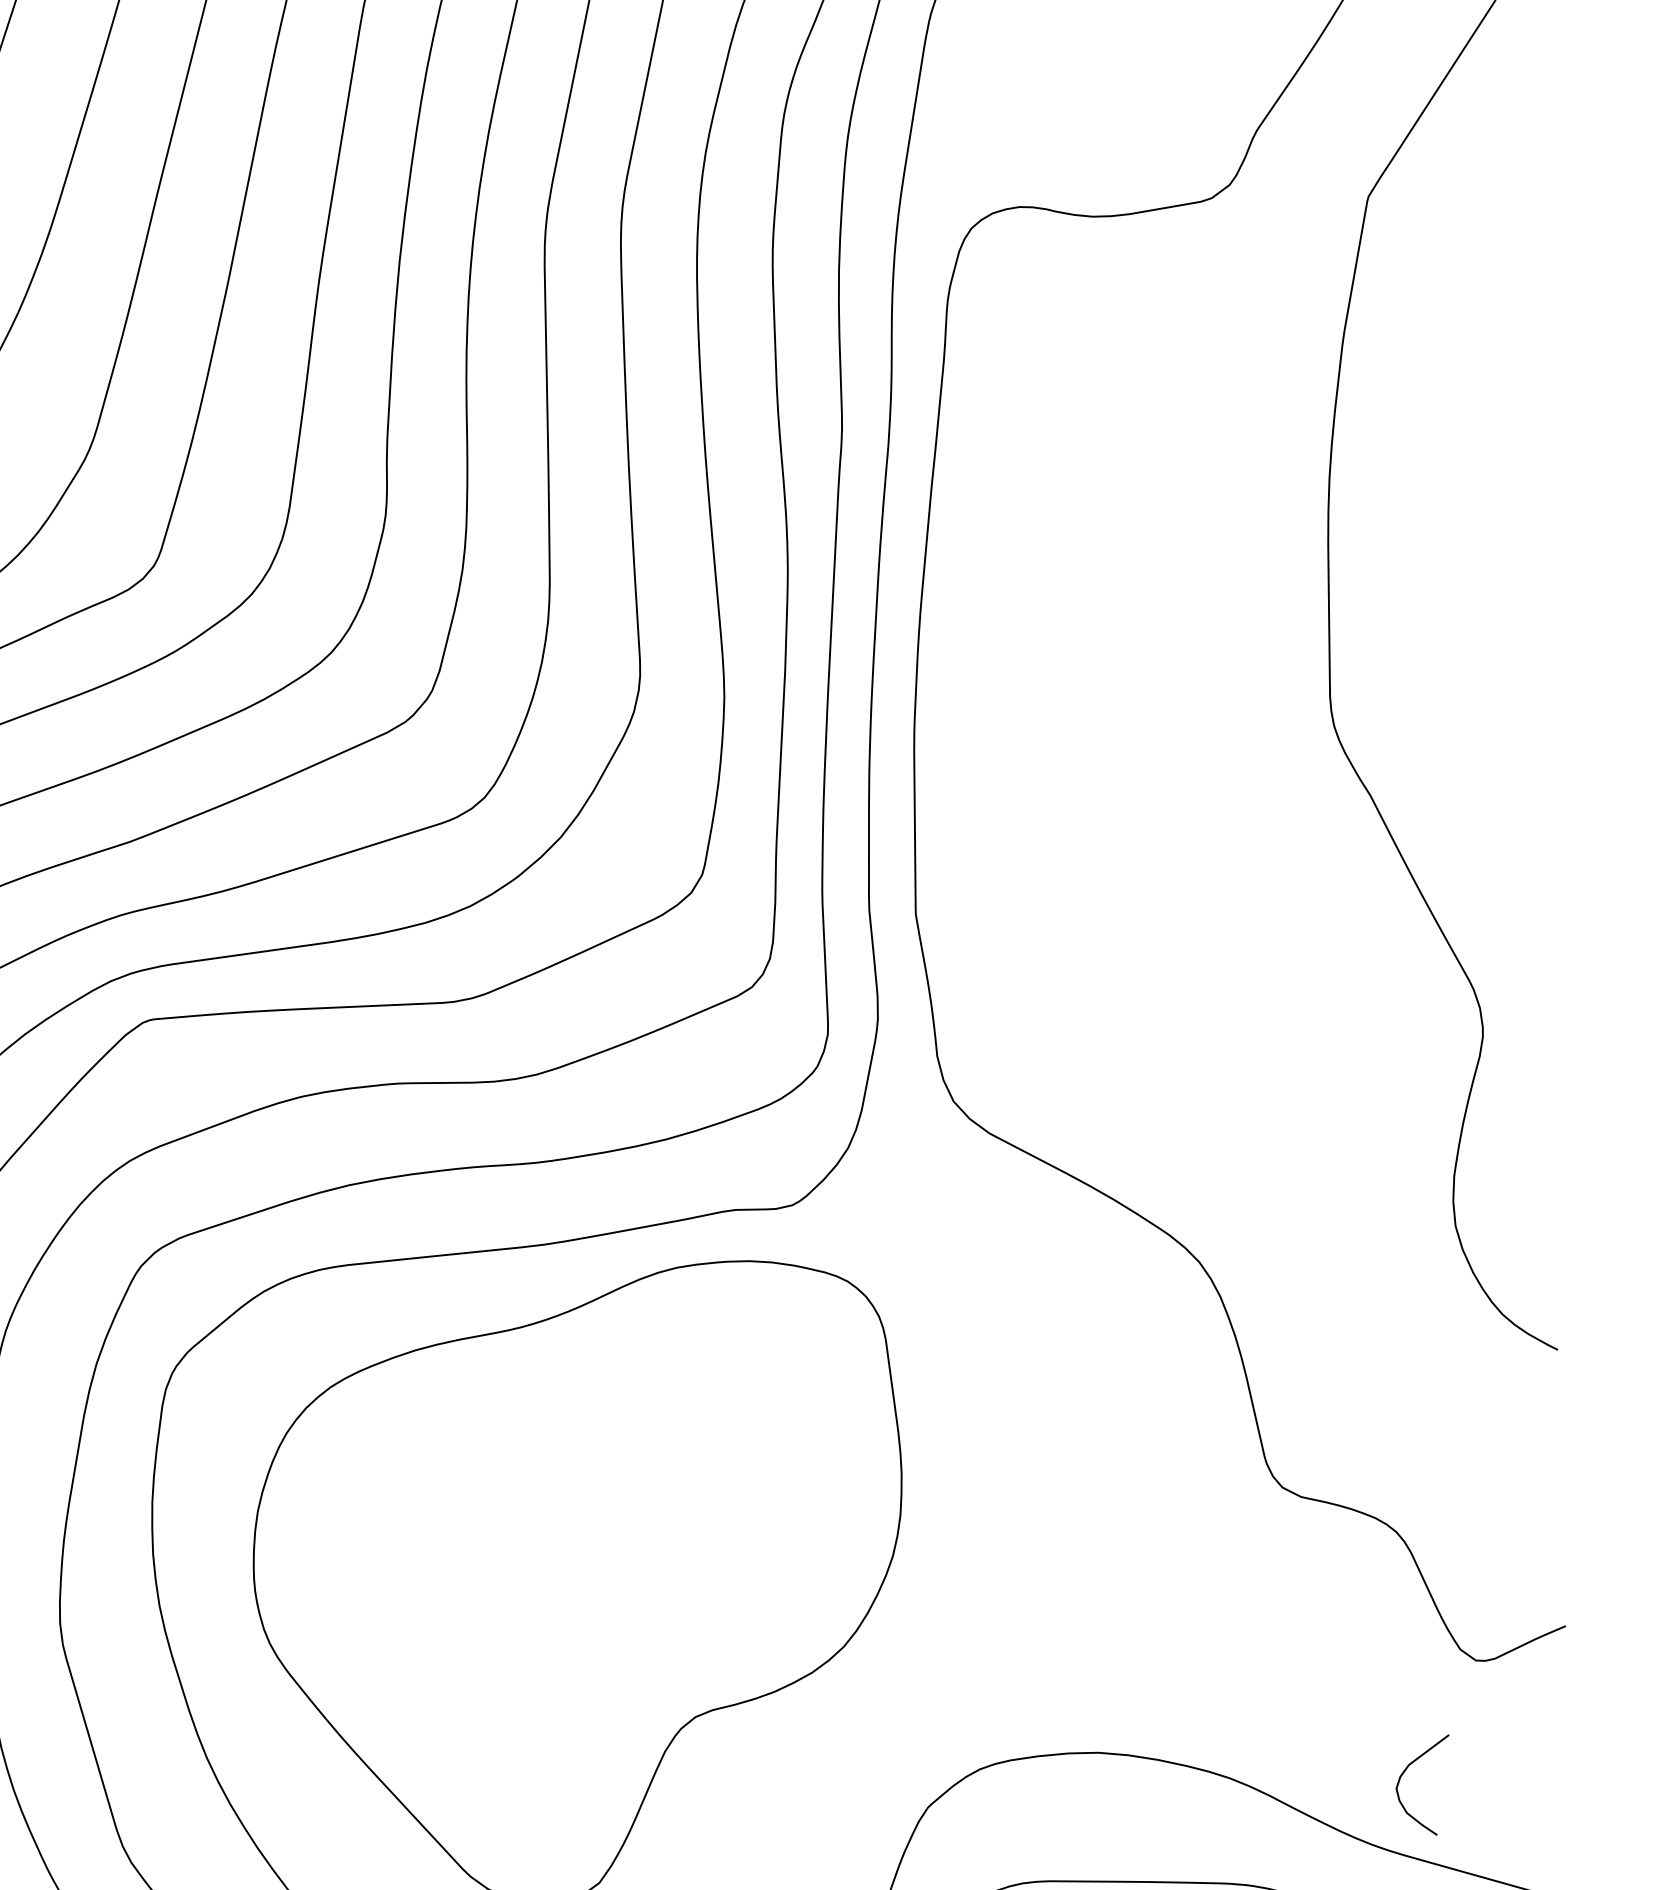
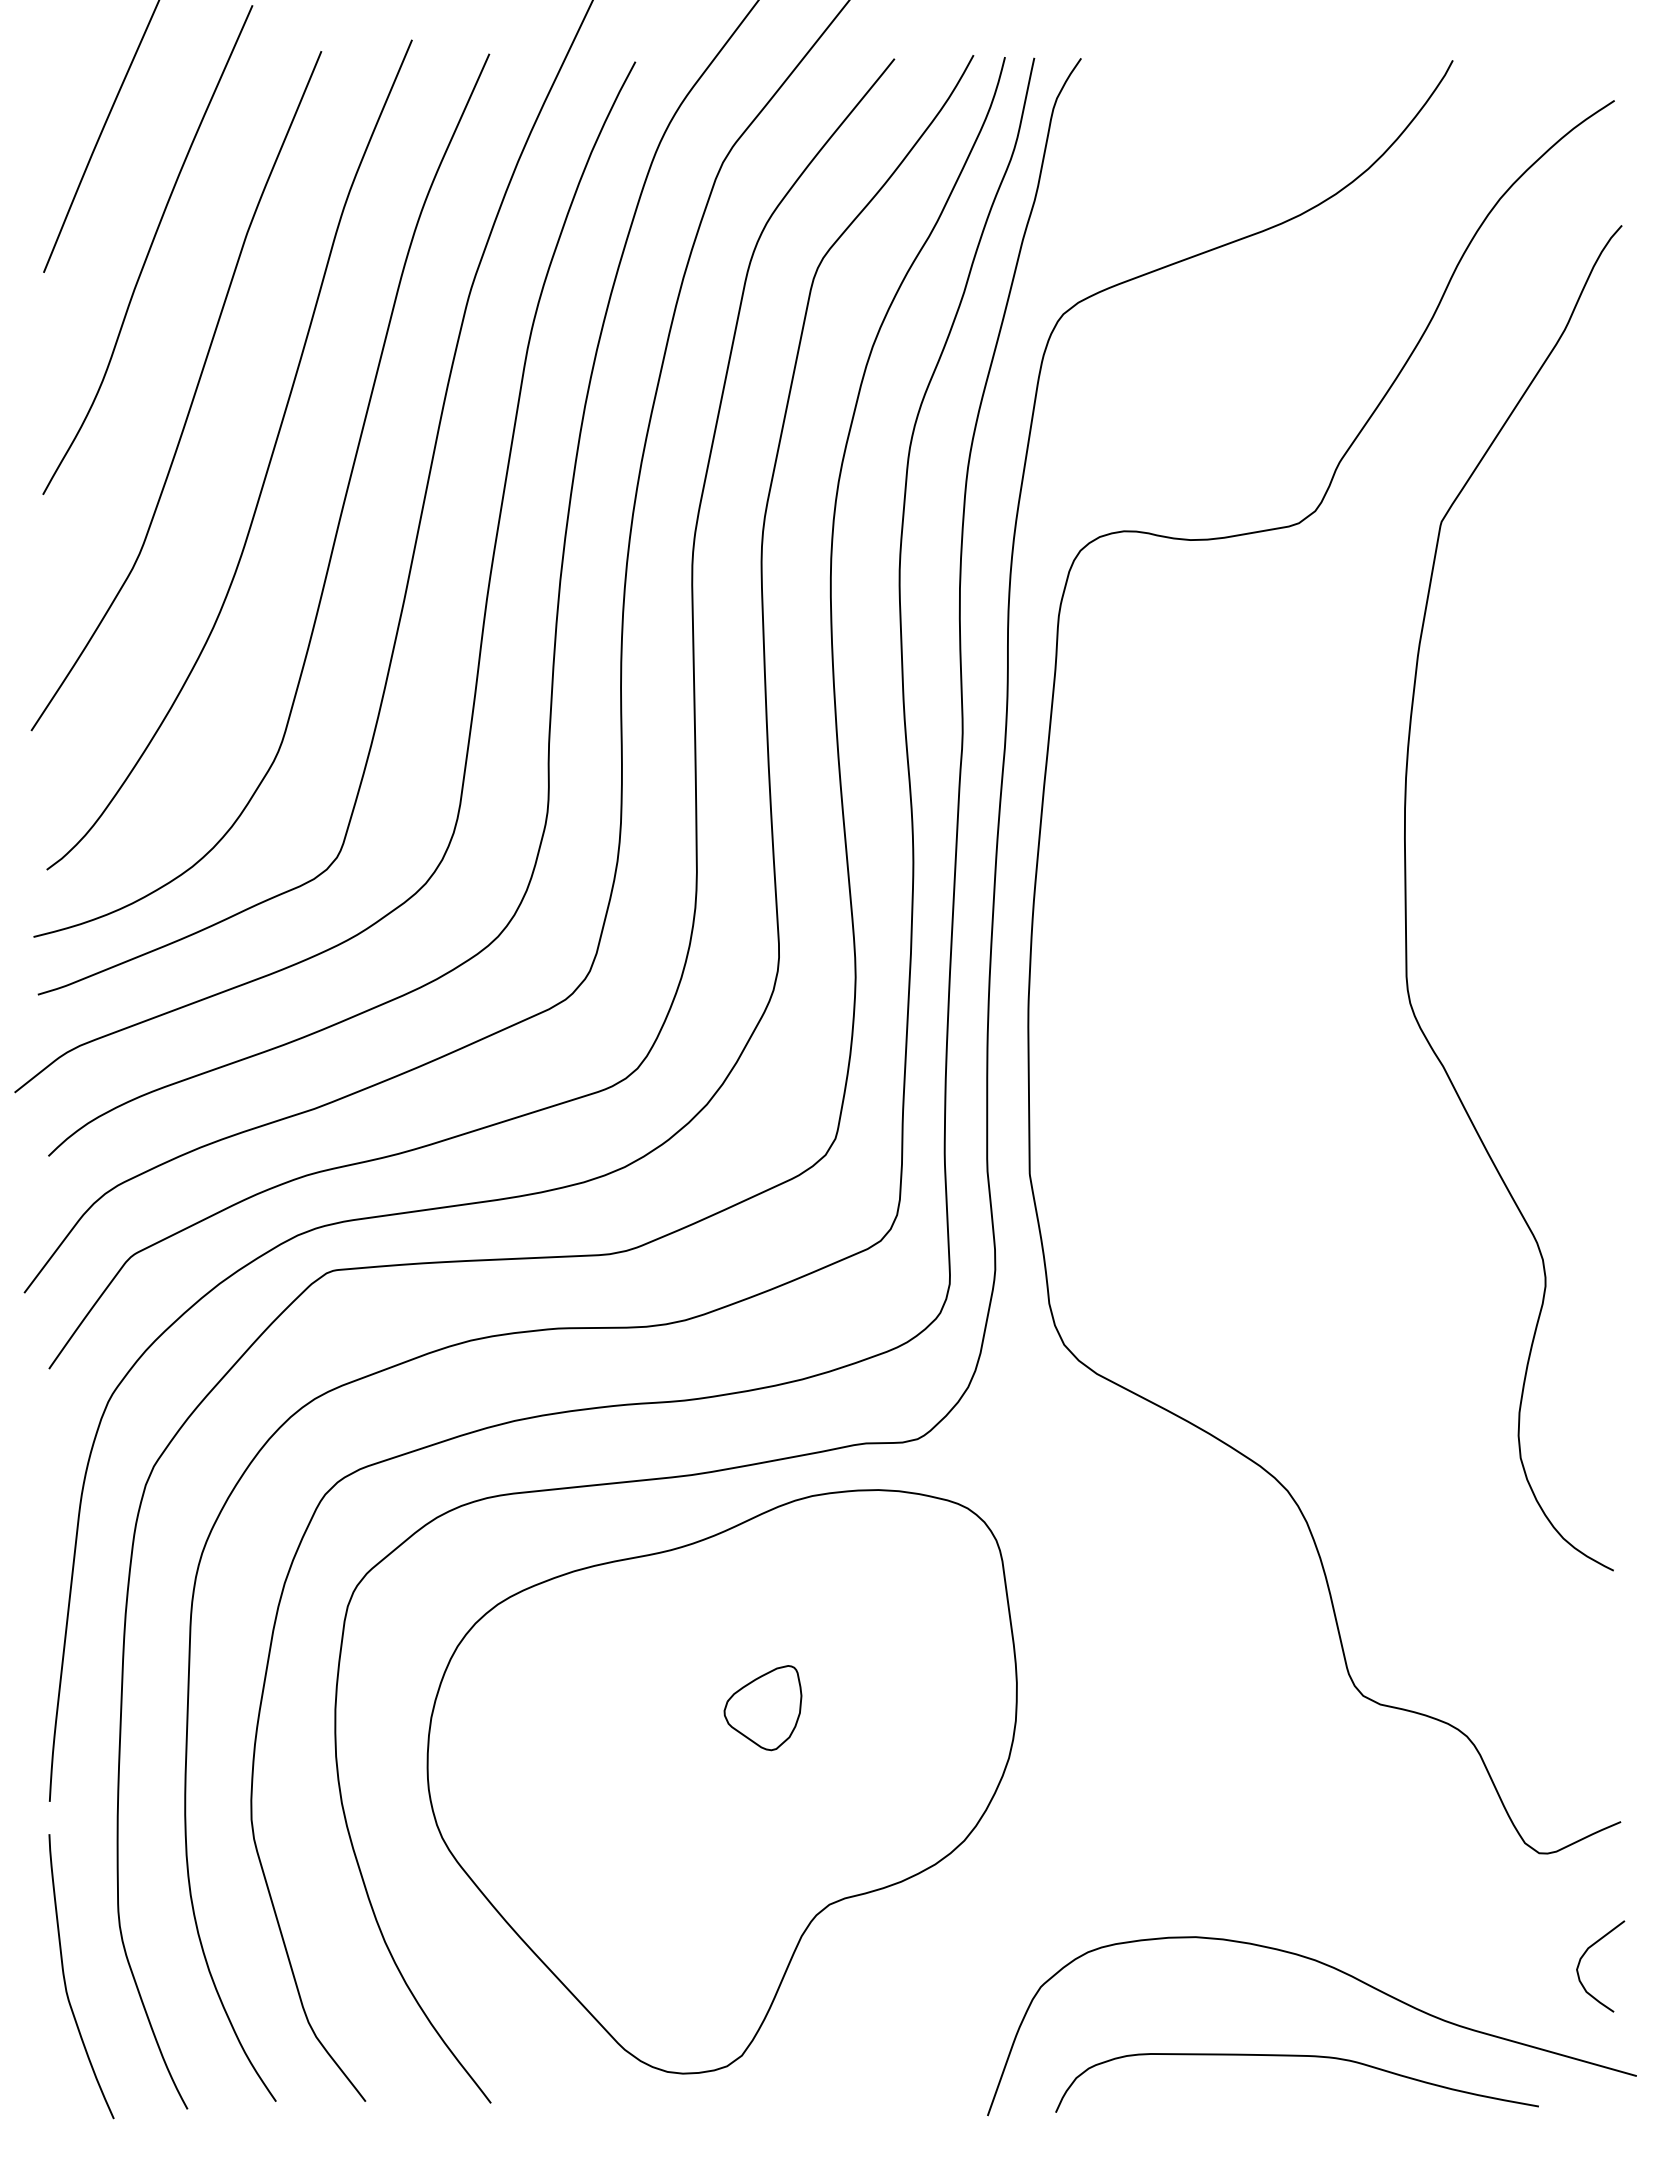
part: (621, 1501) -> (762, 1708), added
curve: (1404, 1772) -> (1584, 1955), moved

